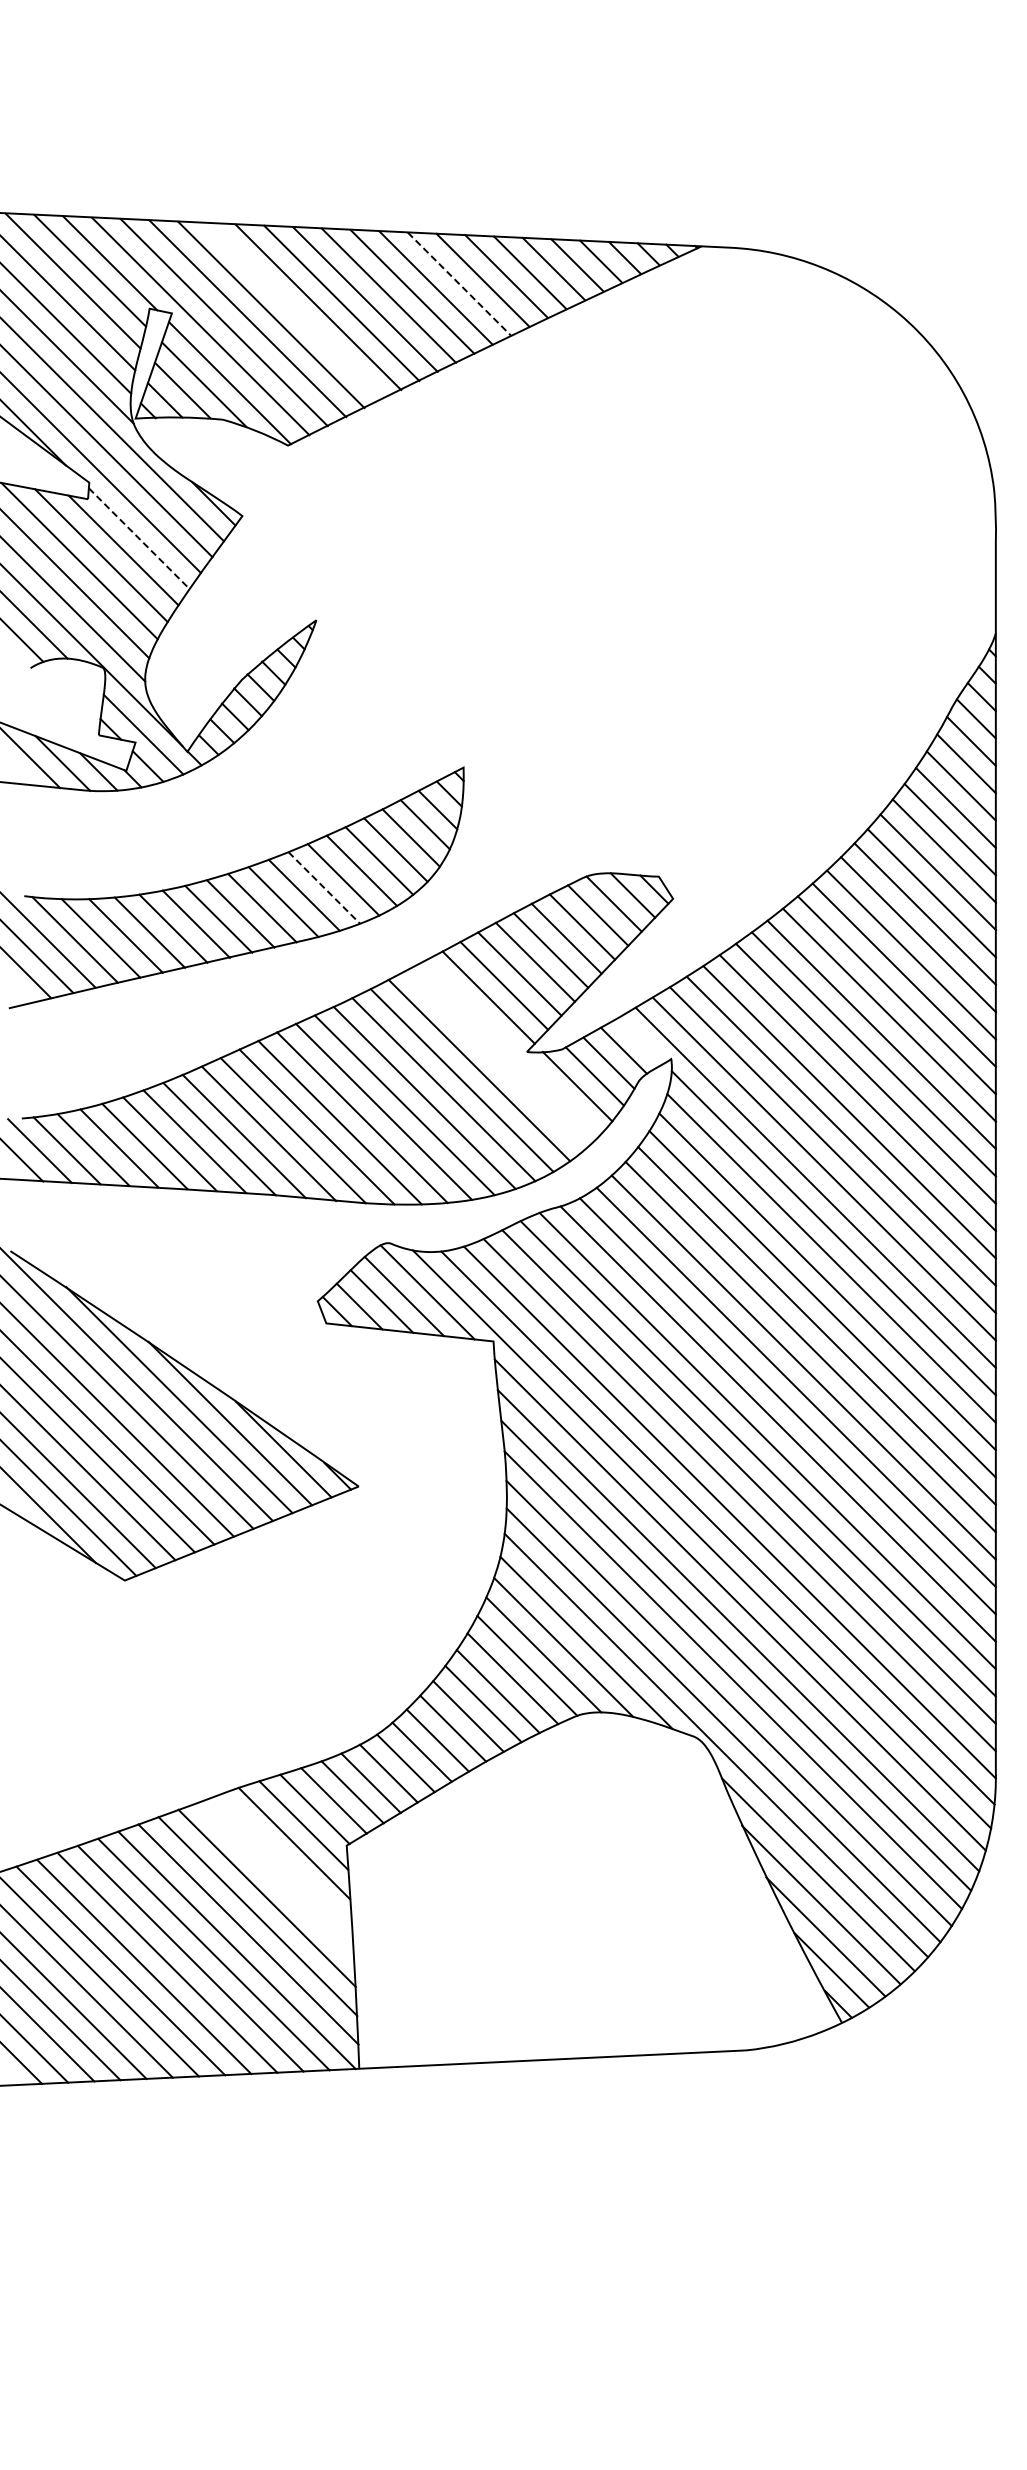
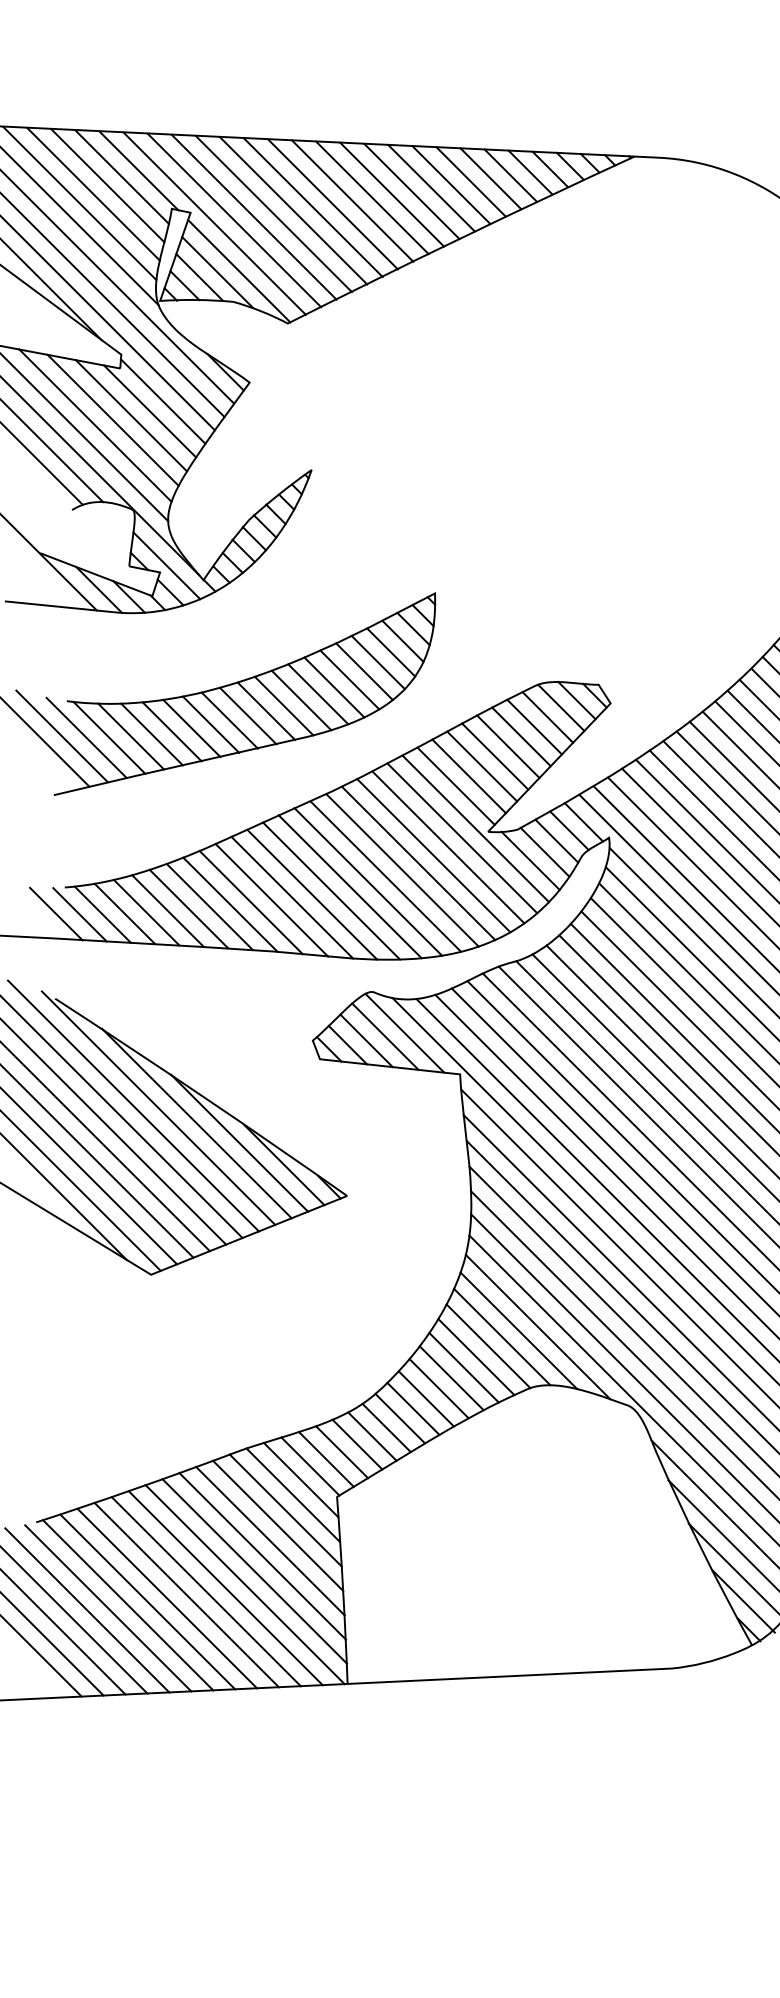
line: (459, 284) -> (431, 188), dashed -> solid
line: (294, 311) -> (293, 211), added
line: (139, 539) -> (163, 402), dashed -> solid
line: (324, 888) -> (318, 694), dashed -> solid
line: (641, 1040) -> (584, 822), added
line: (511, 1048) -> (475, 828), added
line: (495, 1059) -> (461, 838), added
line: (285, 1861) -> (285, 1510), added
line: (276, 1879) -> (278, 1525), added

